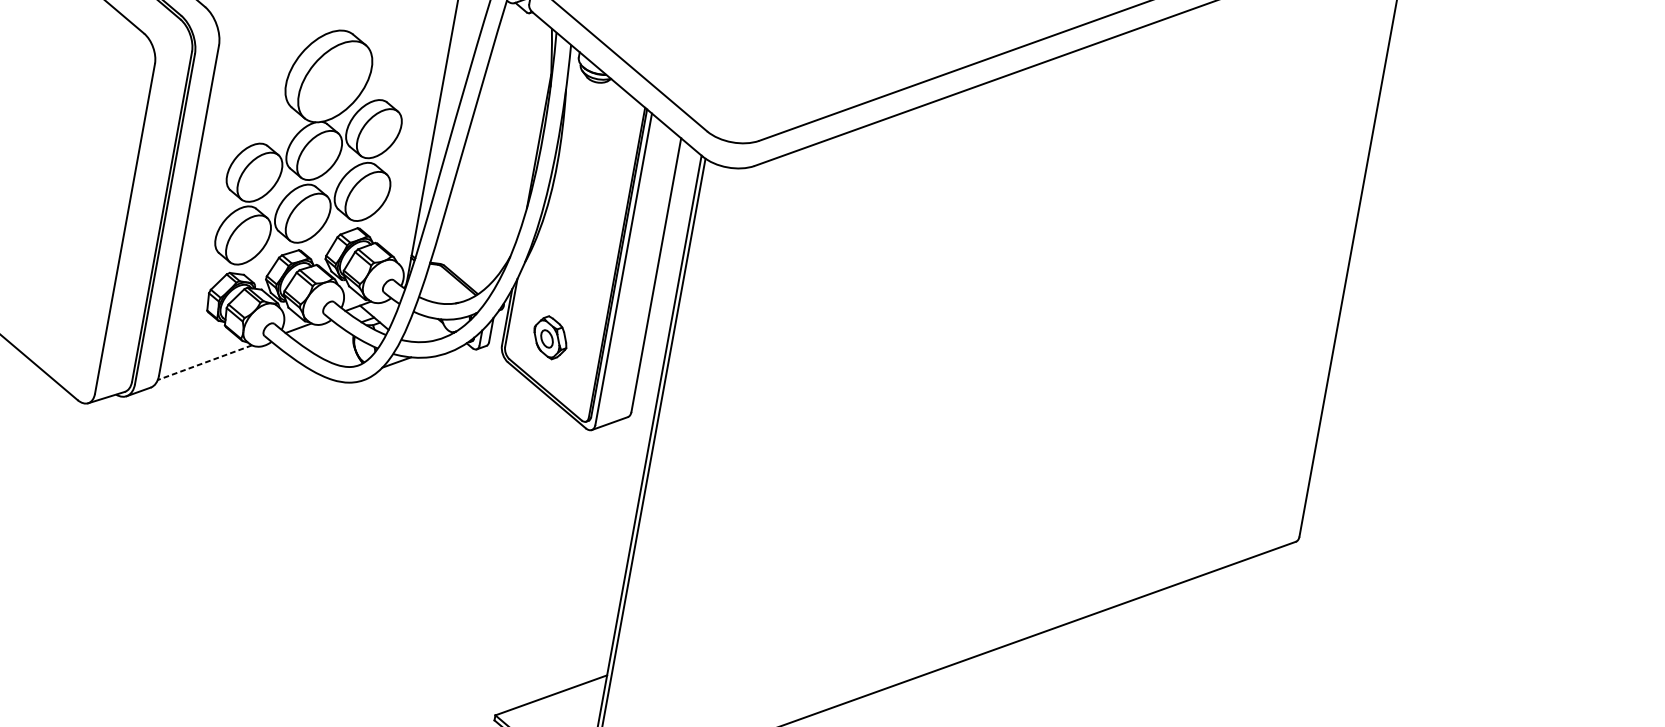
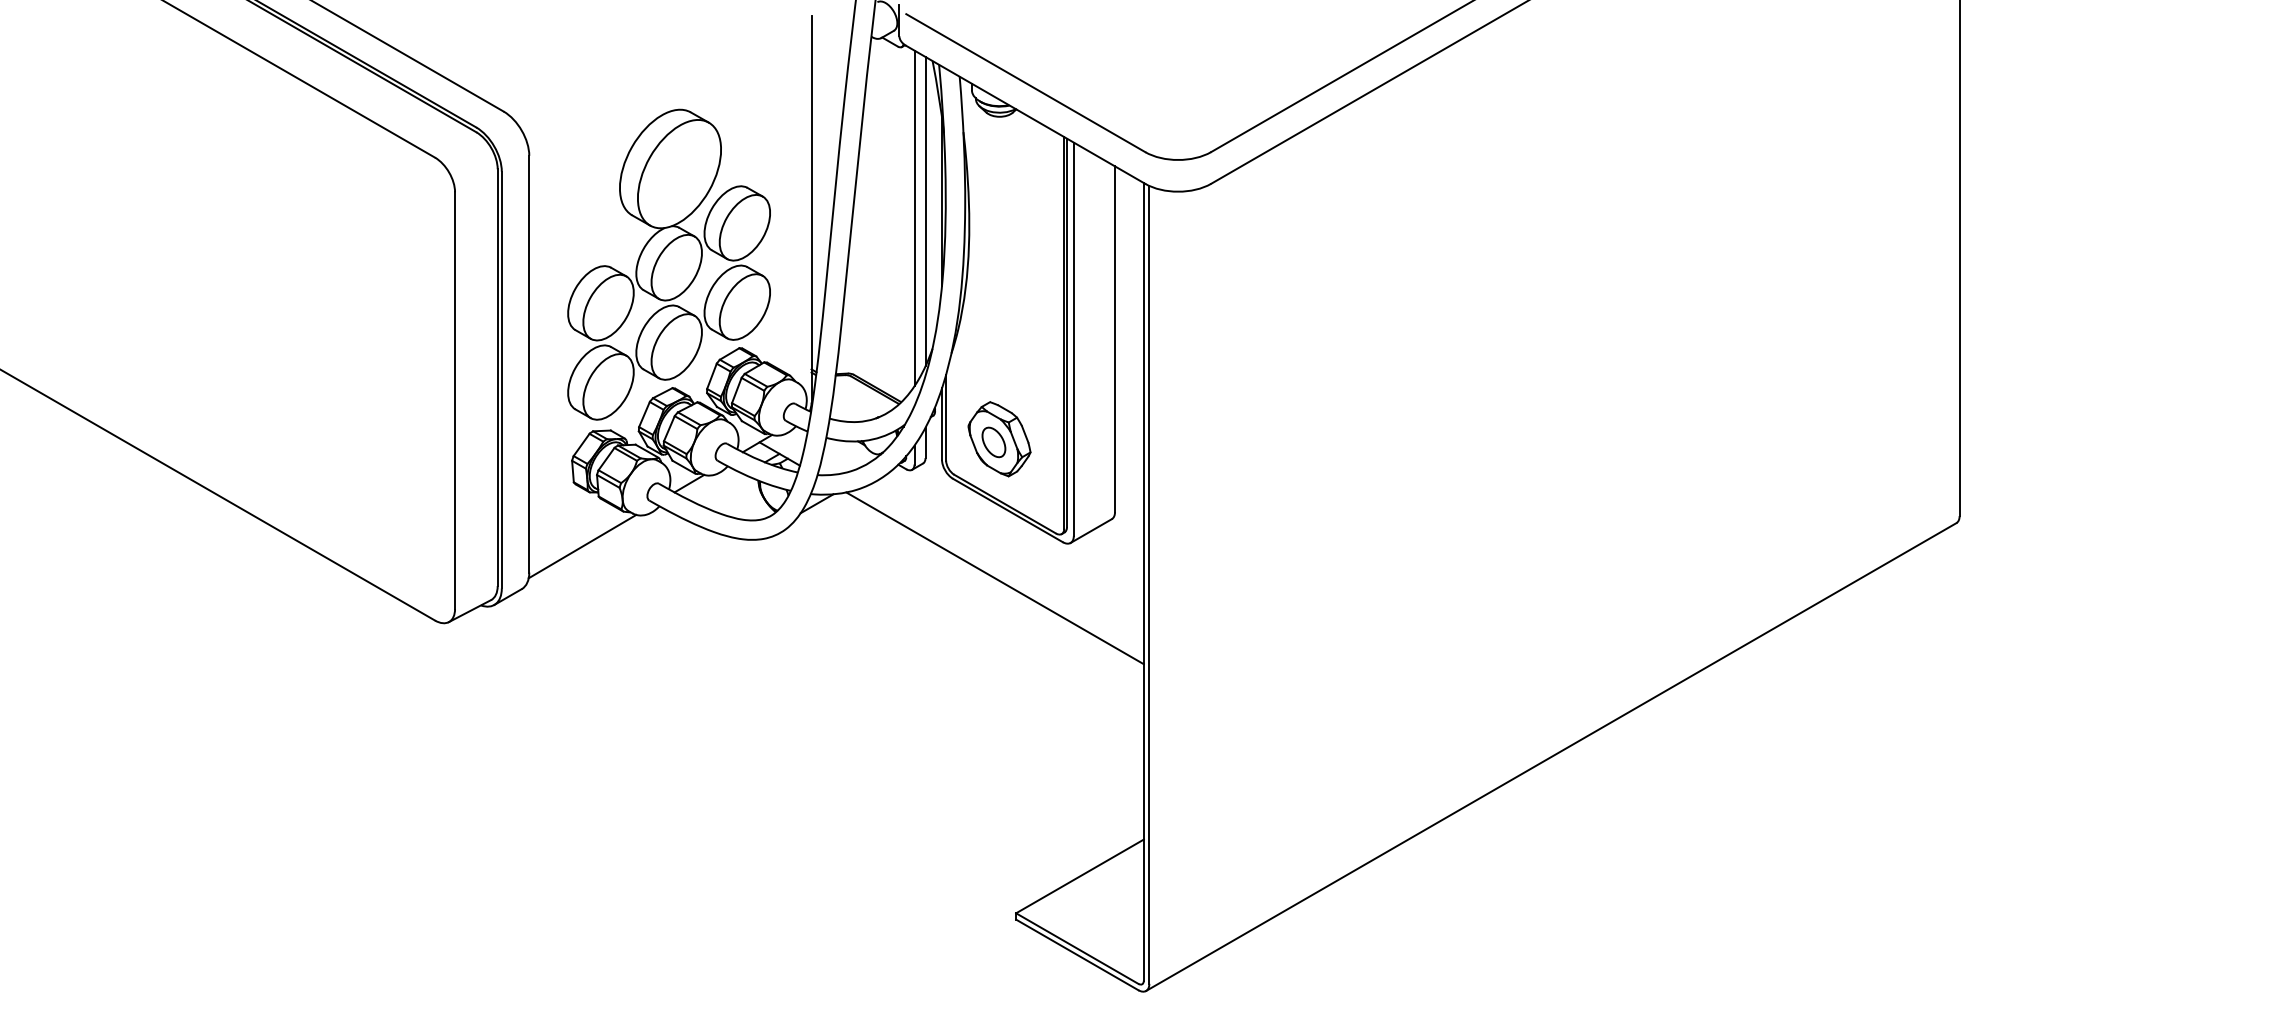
line: (524, 146) -> (925, 211), added
line: (514, 150) -> (914, 218), added
part: (550, 337) -> (999, 439), size x1.43
line: (204, 362) -> (582, 546), dashed -> solid
line: (526, 447) -> (994, 578), added

